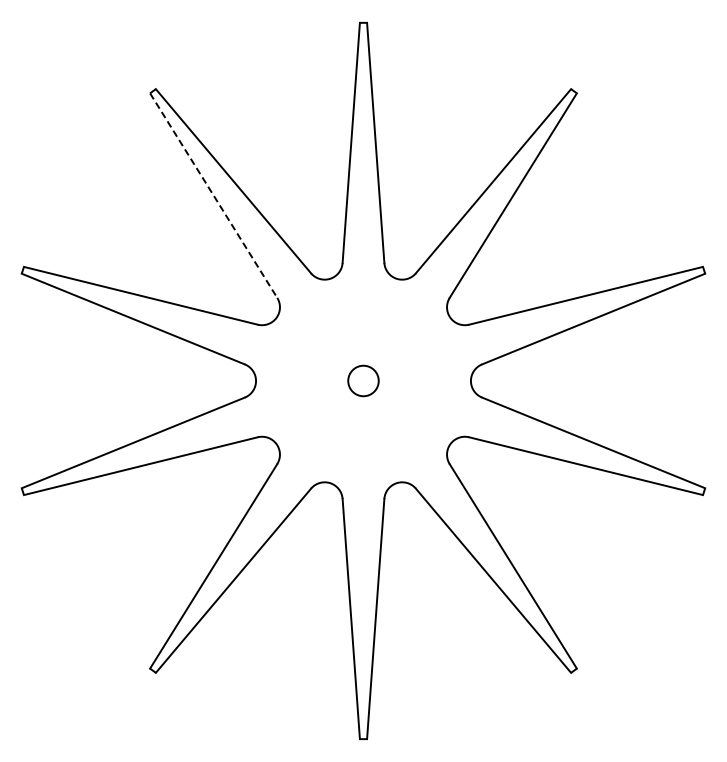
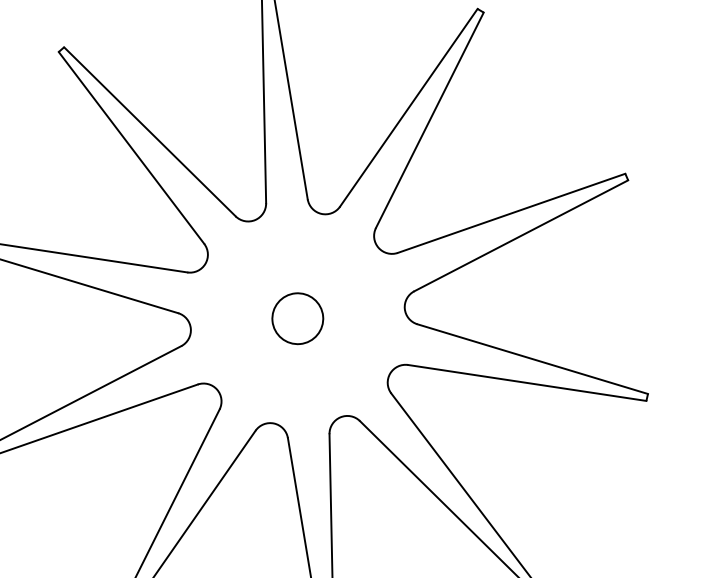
line: (213, 196) -> (131, 148), dashed -> solid
circle: (363, 380) -> (297, 318), size x1.67

